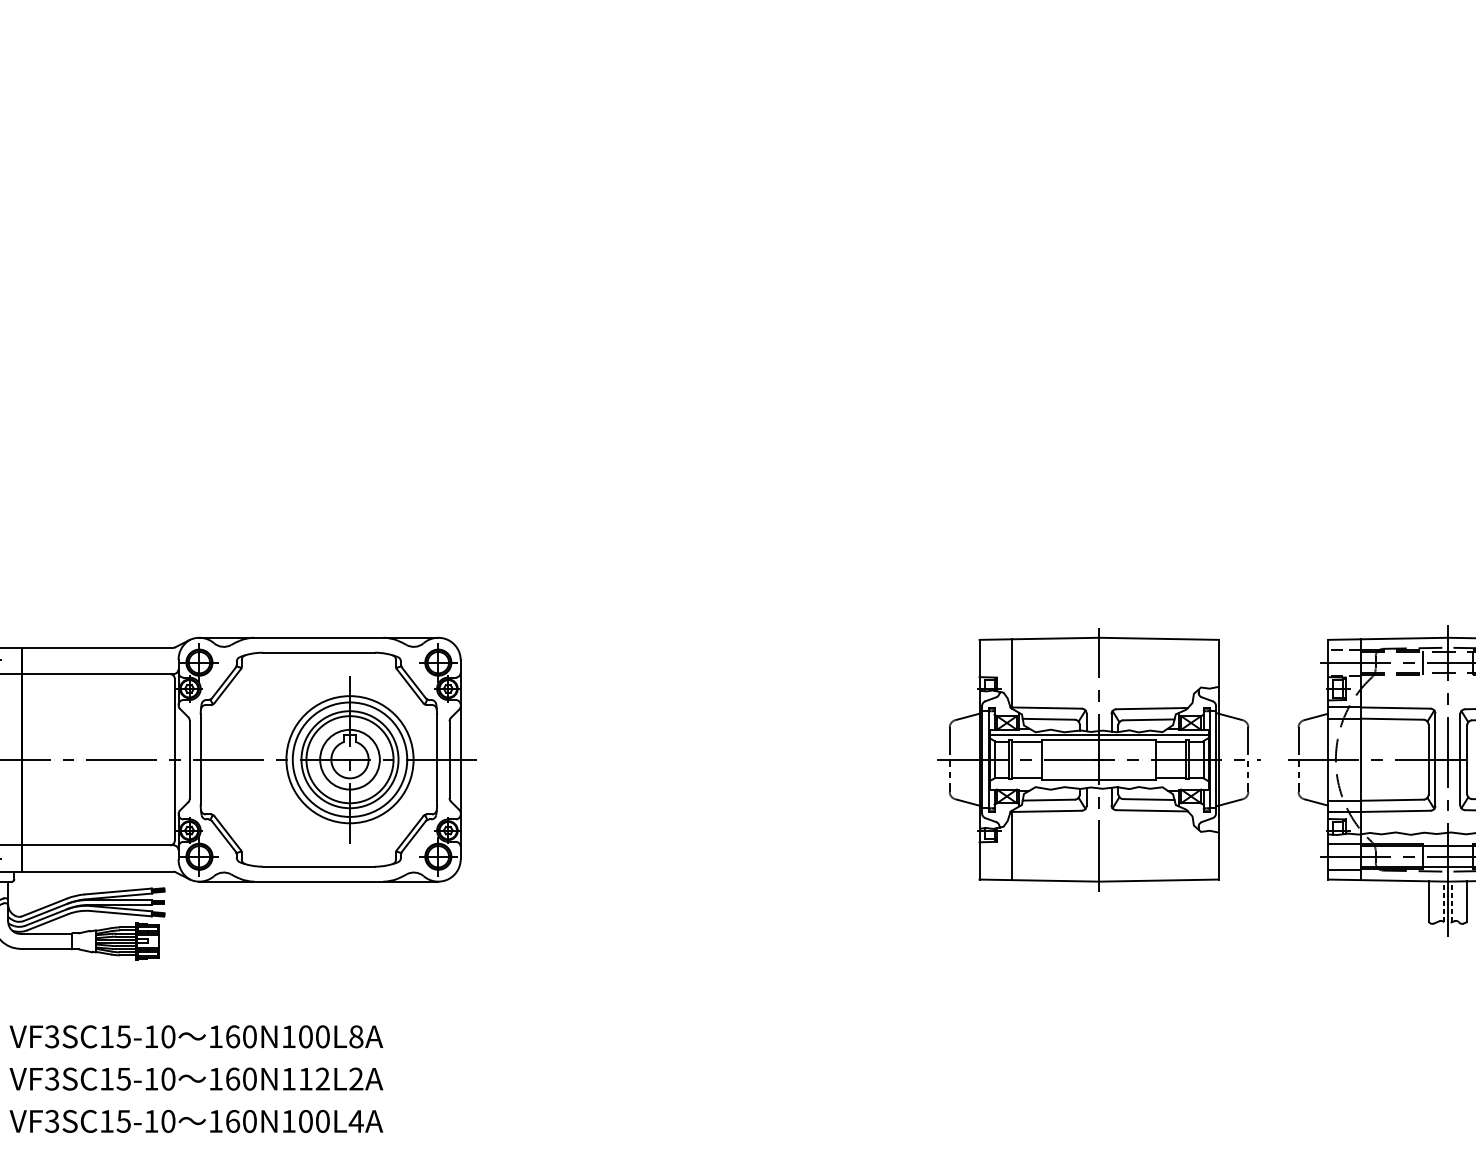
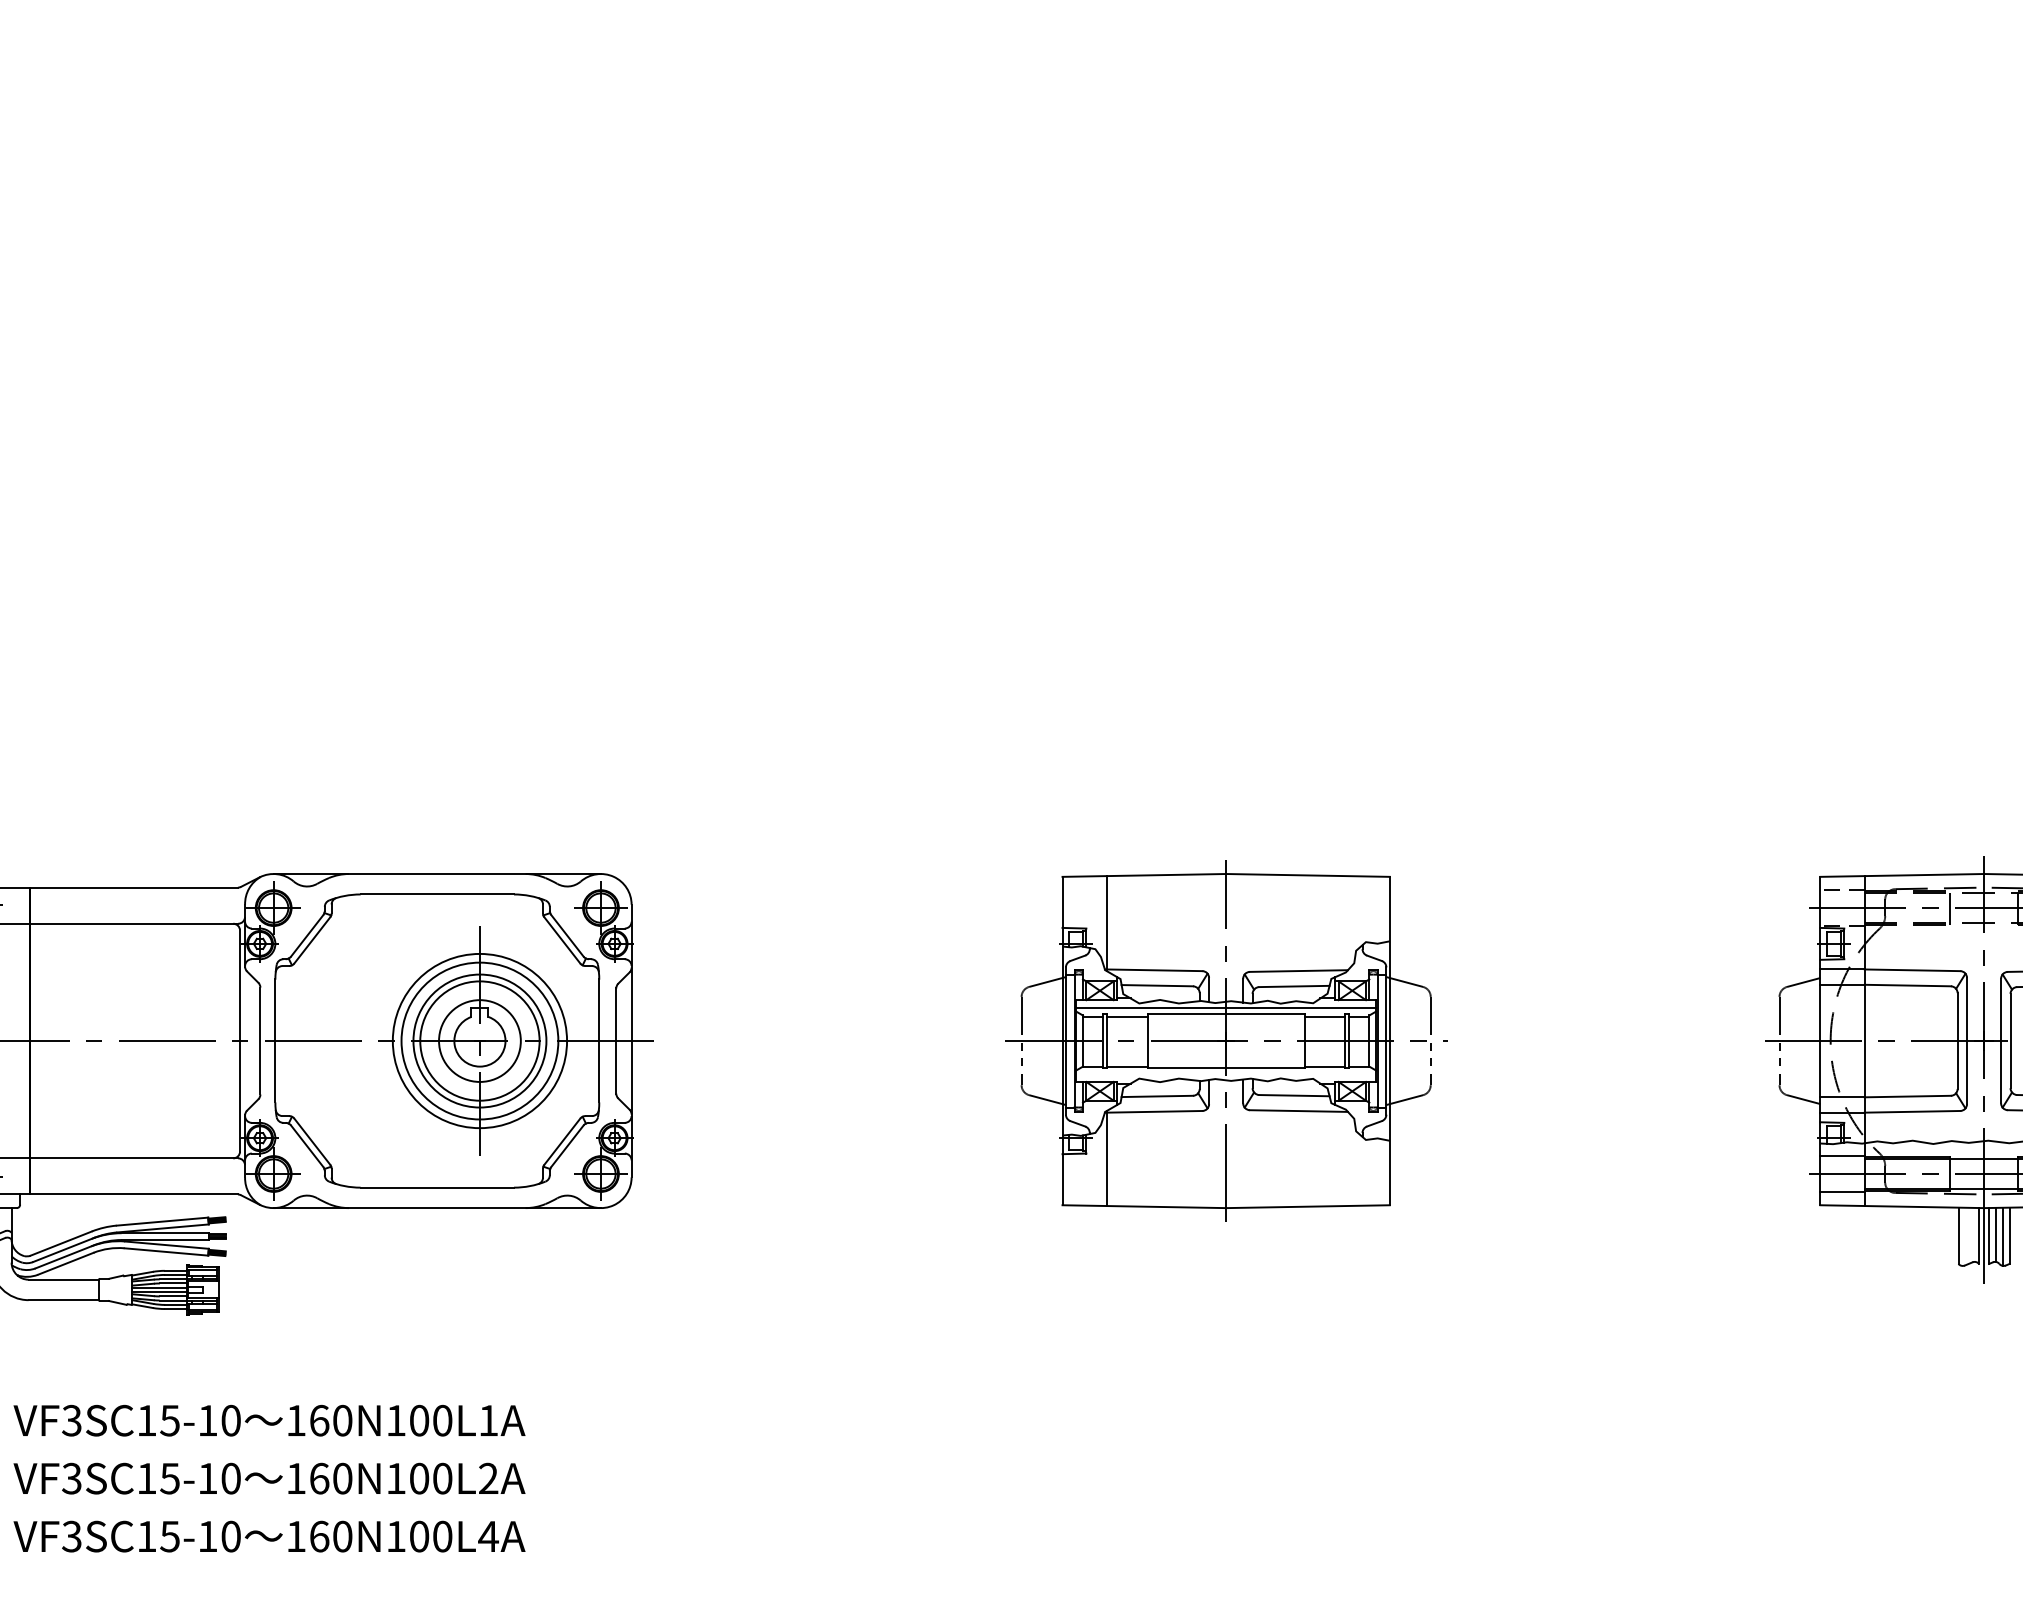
part: (1099, 759) -> (1226, 1040), moved
line: (1456, 900) -> (1996, 1234), added
line: (1443, 901) -> (1978, 1235), dashed -> solid
line: (1451, 901) -> (1989, 1235), dashed -> solid
line: (1461, 902) -> (2002, 1236), added
text: (356, 1036) -> (488, 1420), 160N100L8A -> 160N100L1A
text: (314, 1079) -> (431, 1478), 160N112L2A -> 160N100L2A

